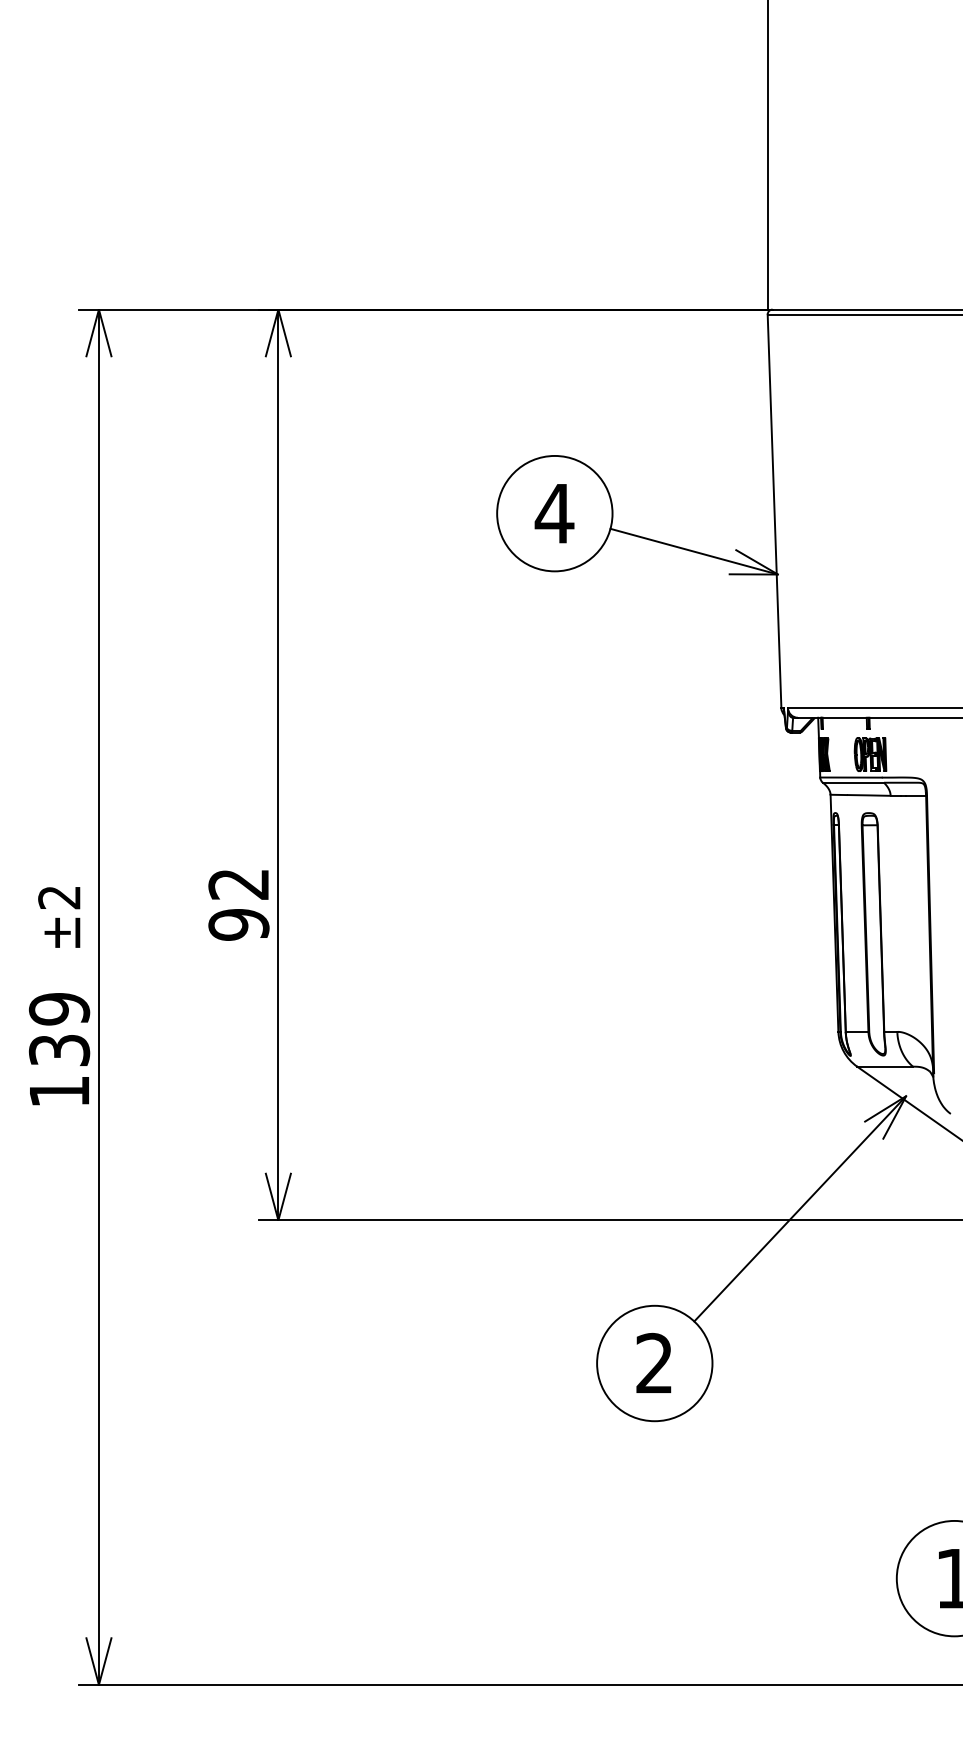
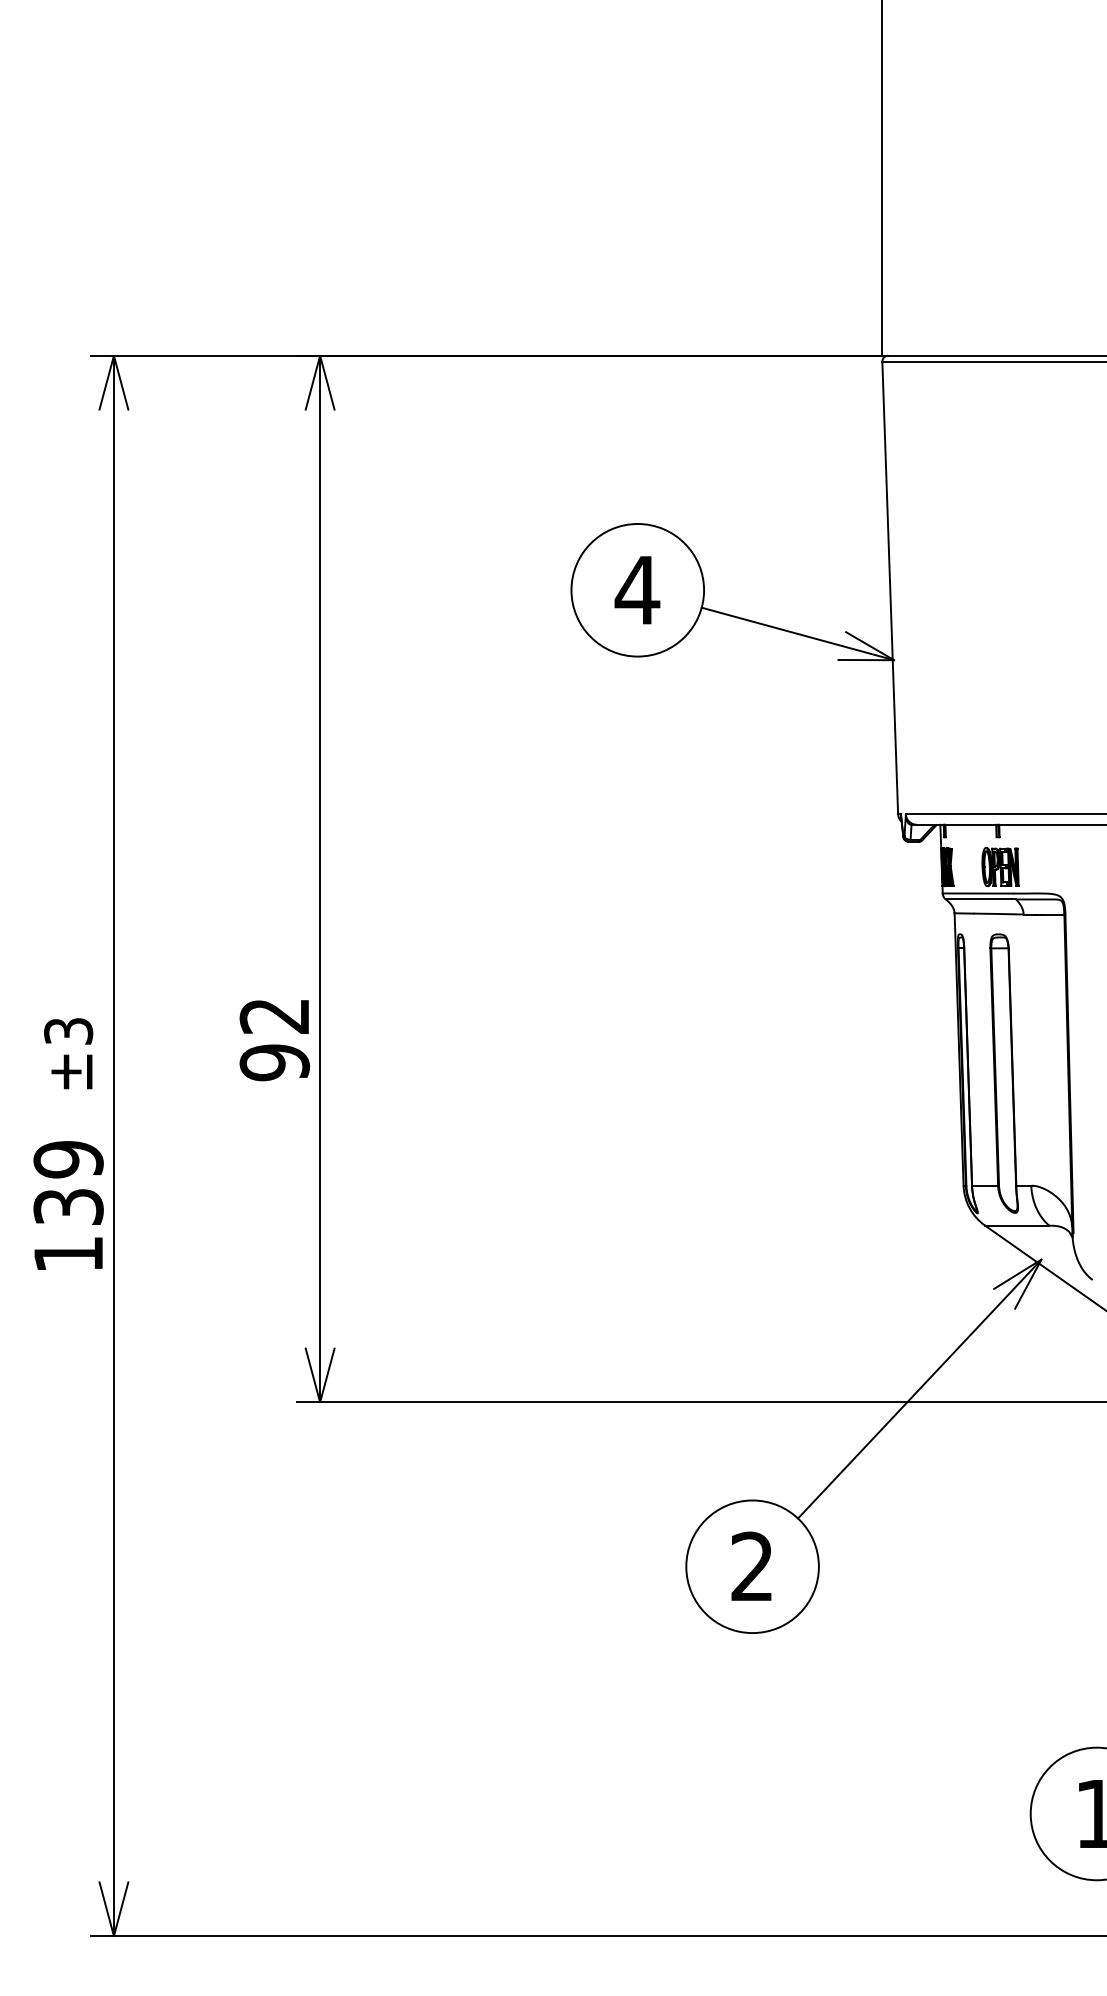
text: (59, 897) -> (68, 1031), ±2 -> ±3

